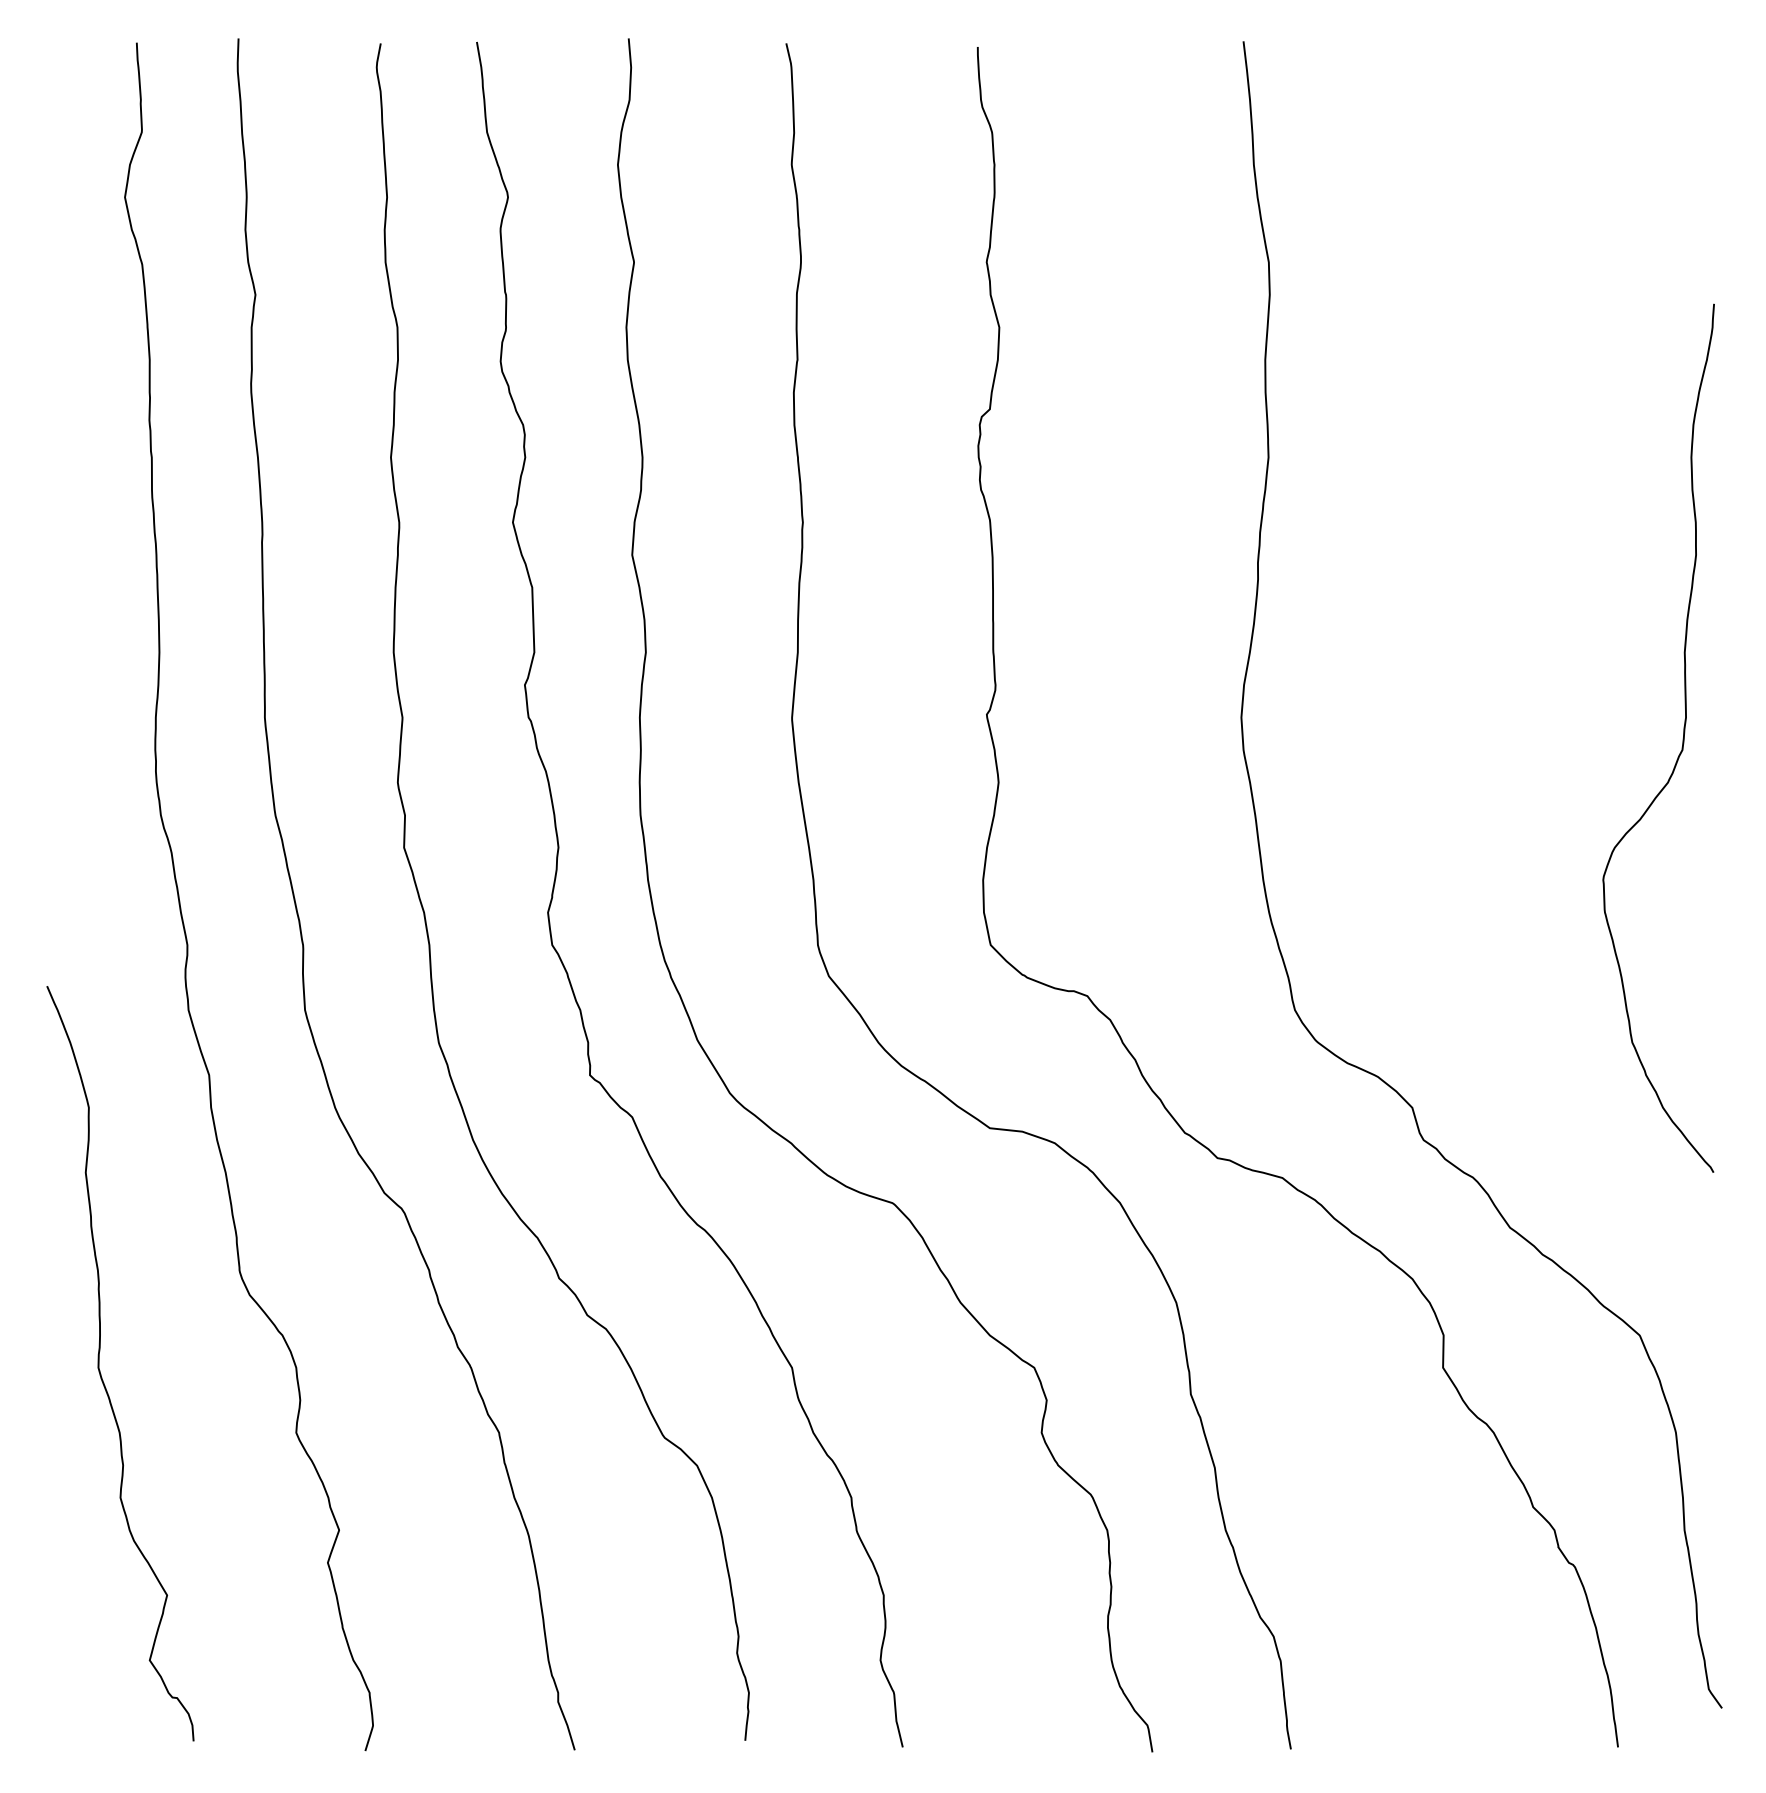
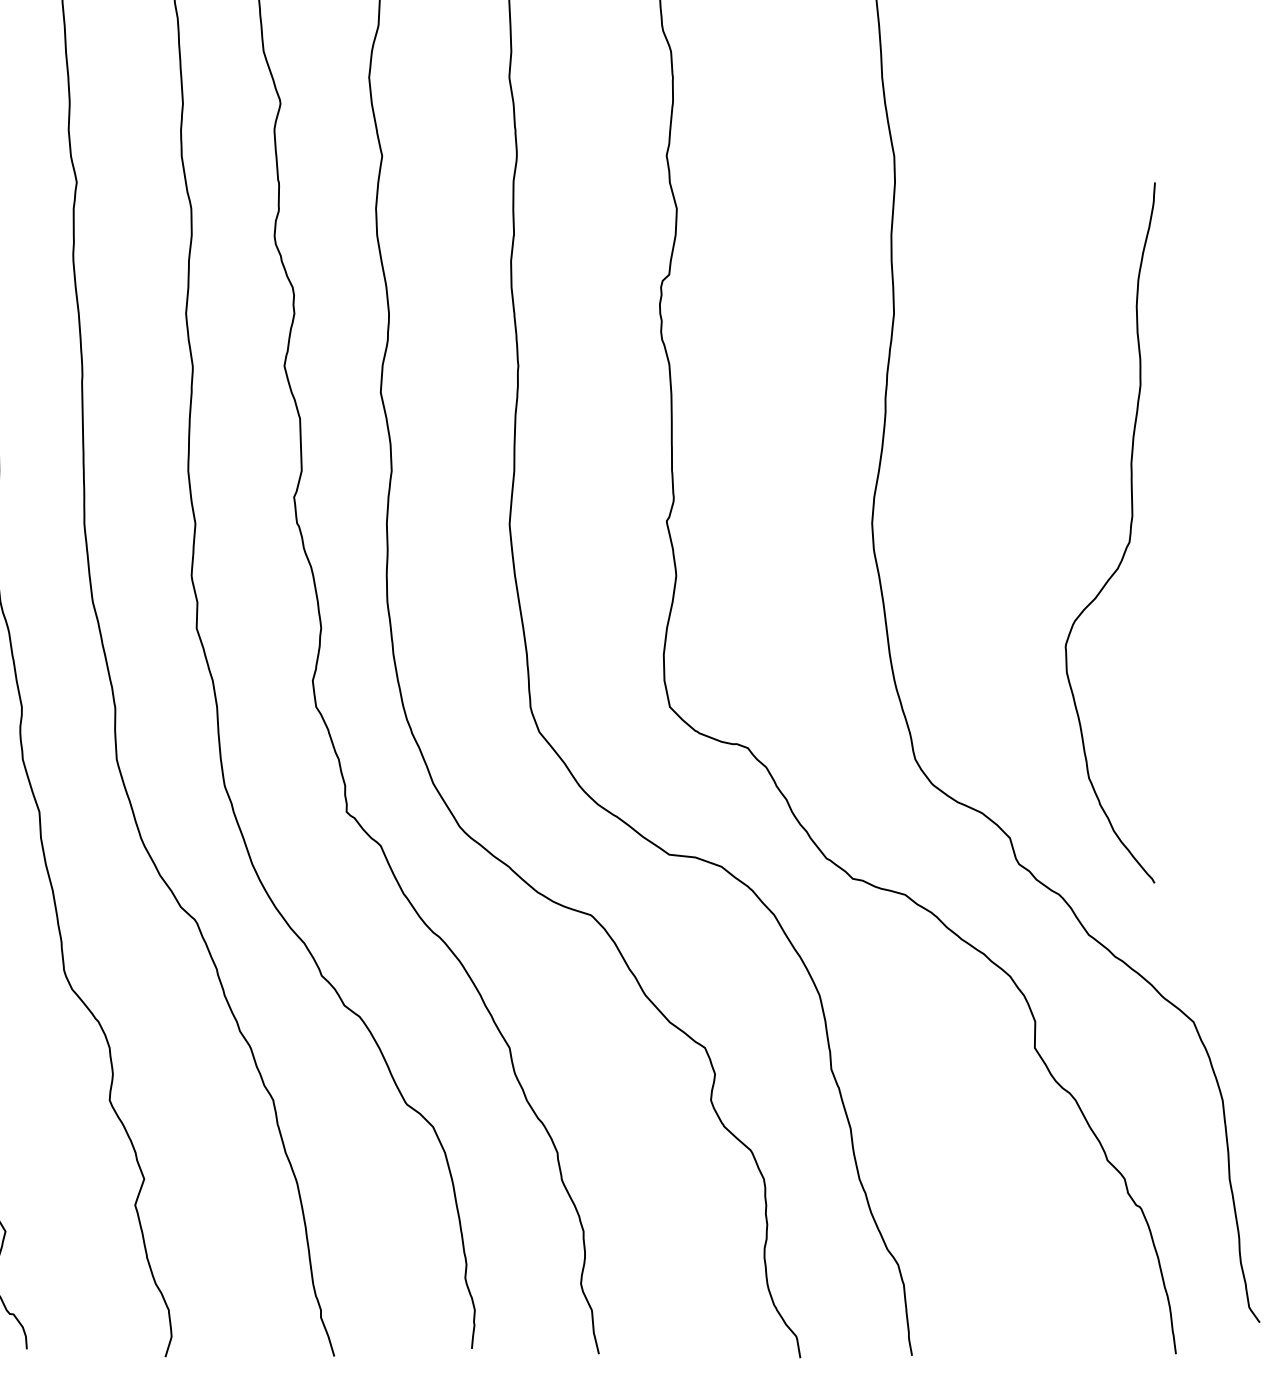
curve: (1682, 738) -> (1129, 533), moved

